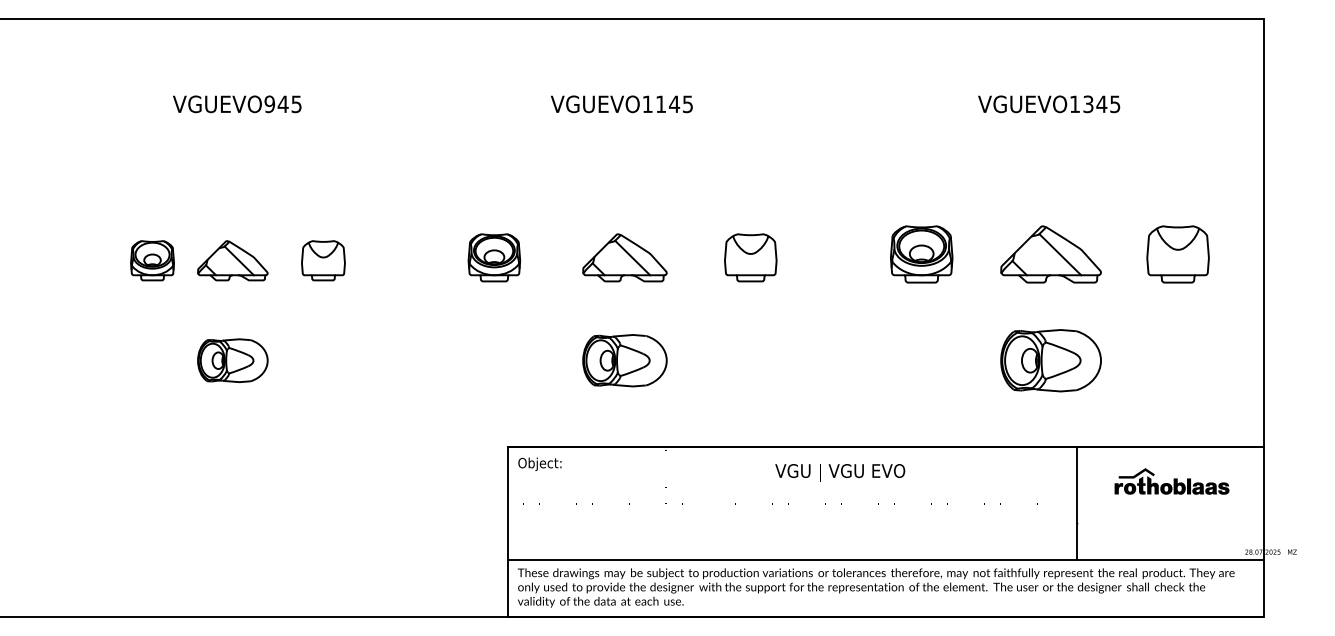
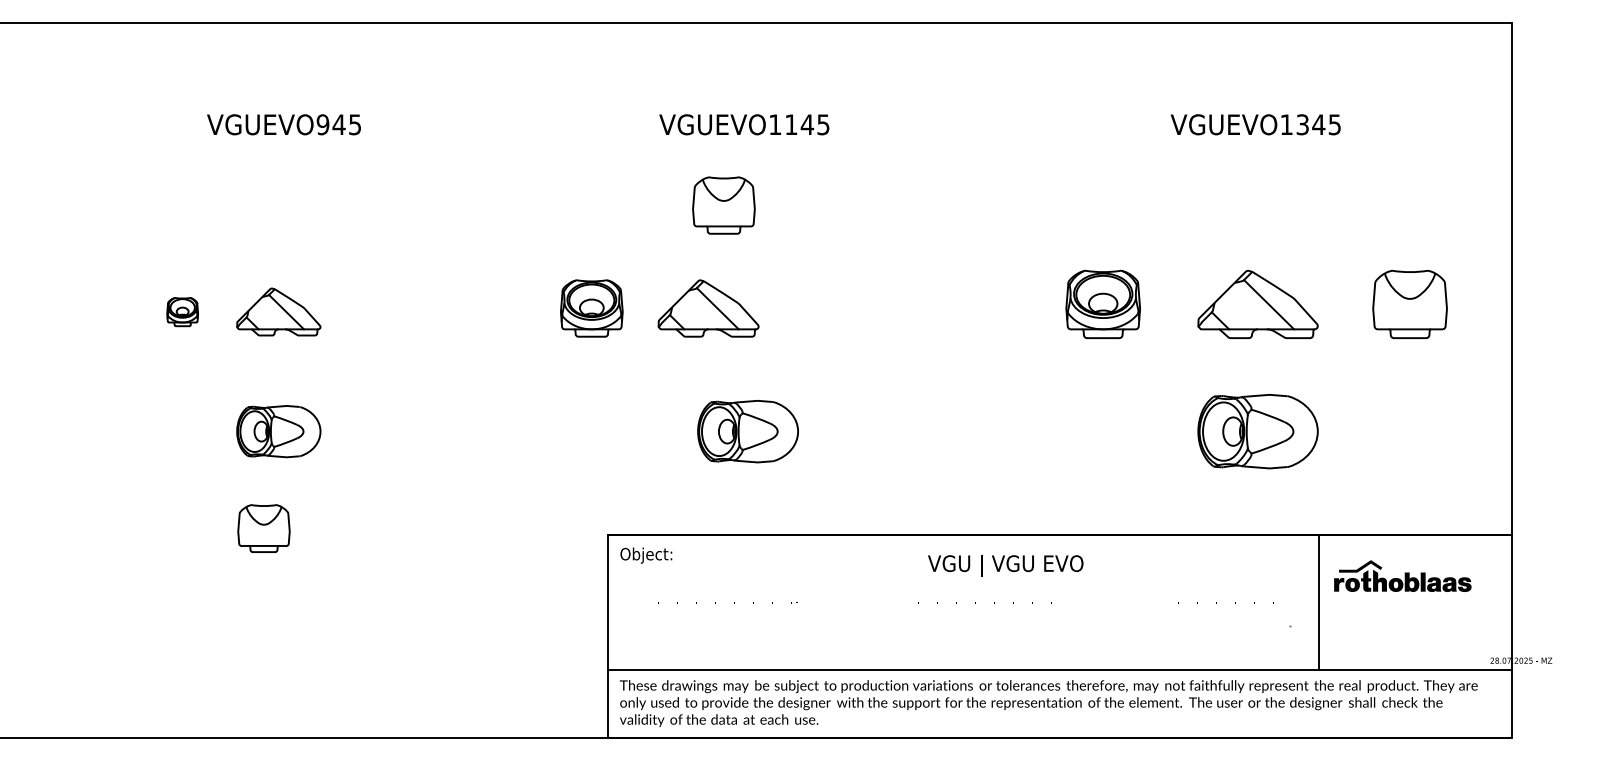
part: (624, 257) -> (708, 308), moved
part: (750, 257) -> (723, 205), moved
part: (152, 260) -> (182, 311), size x0.6
part: (323, 260) -> (264, 528), moved
line: (1077, 503) -> (1319, 602), moved

